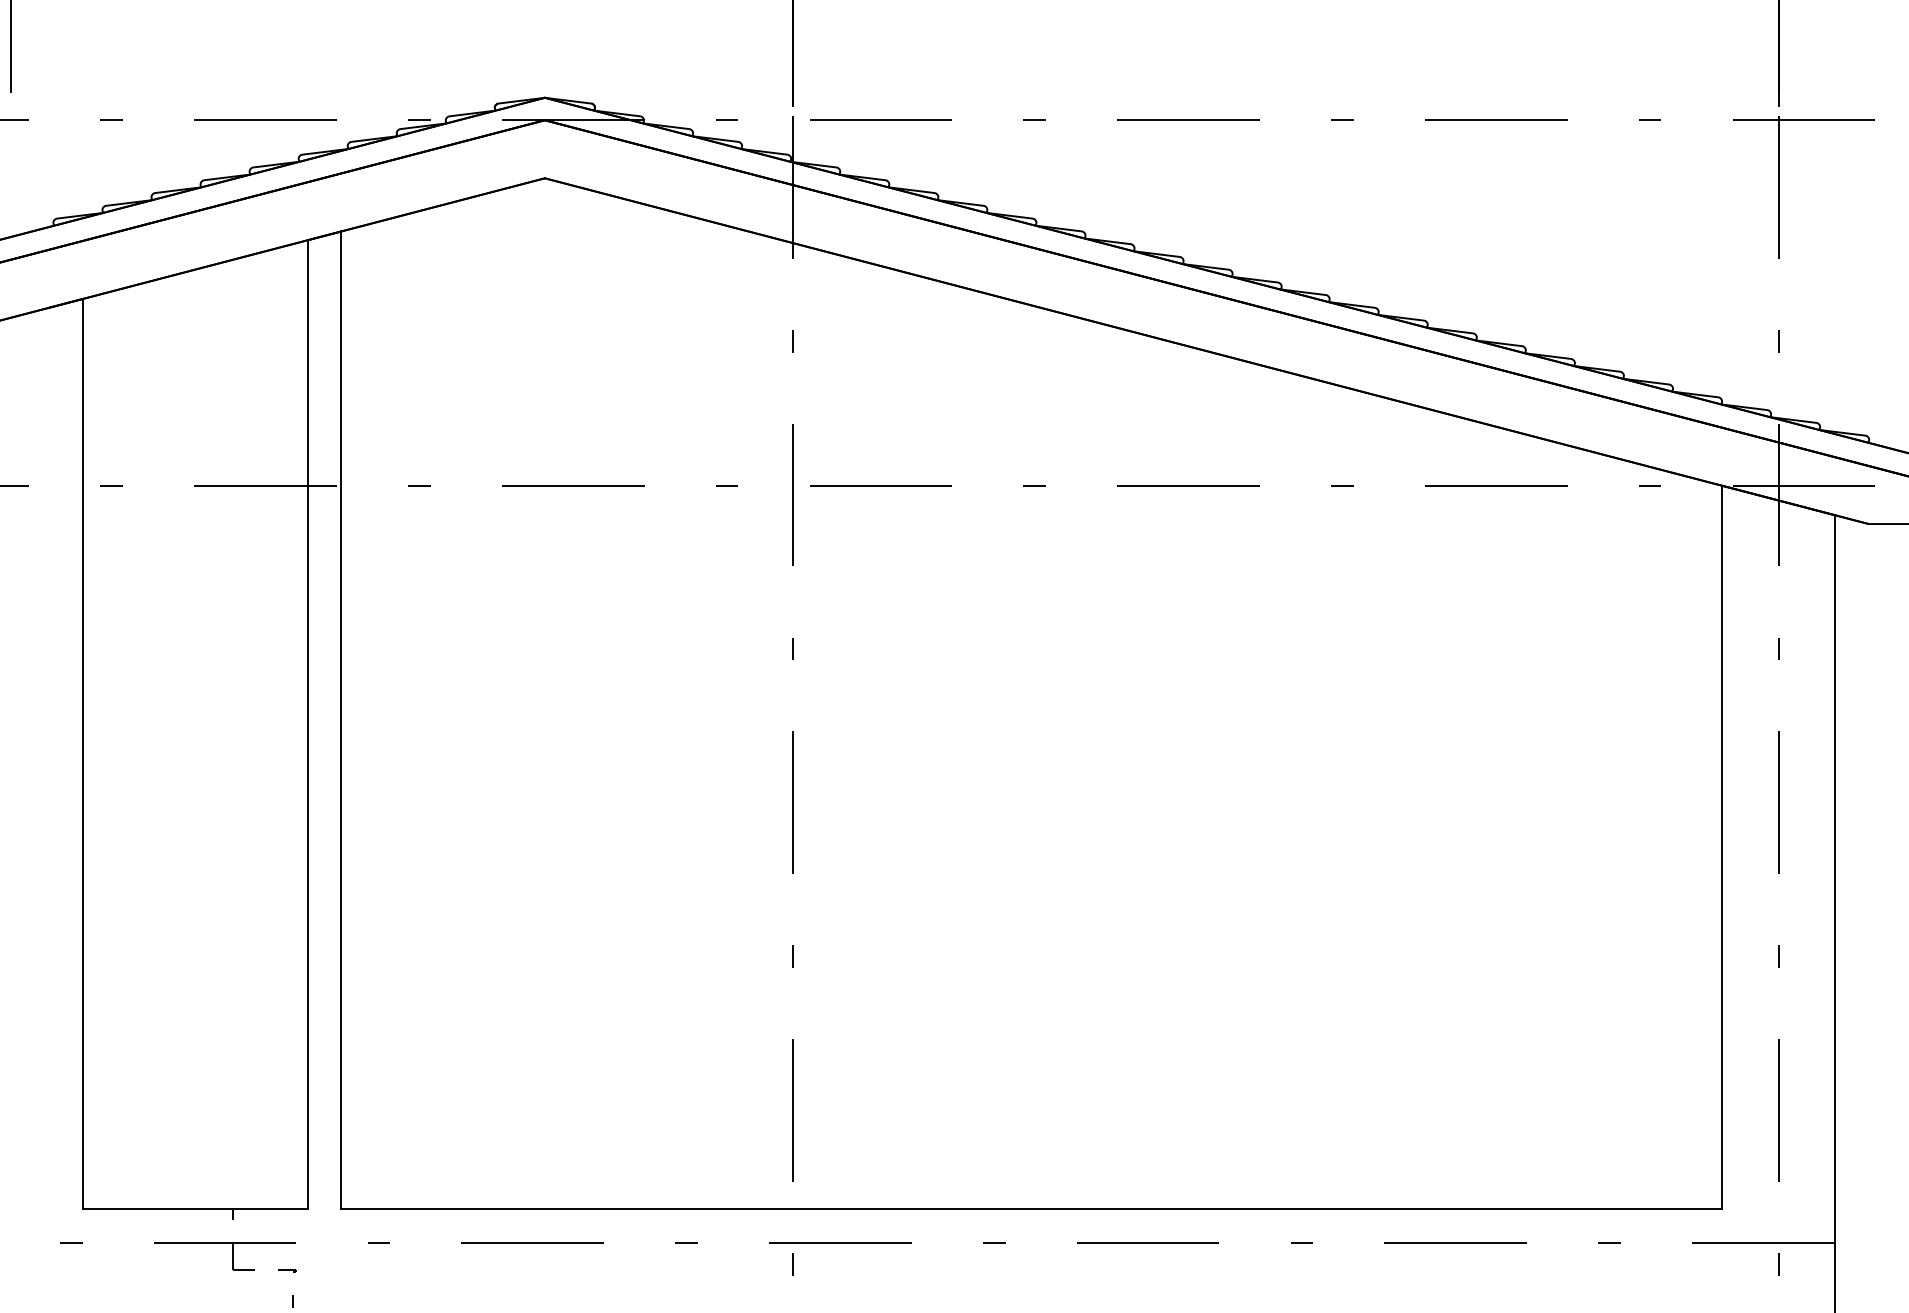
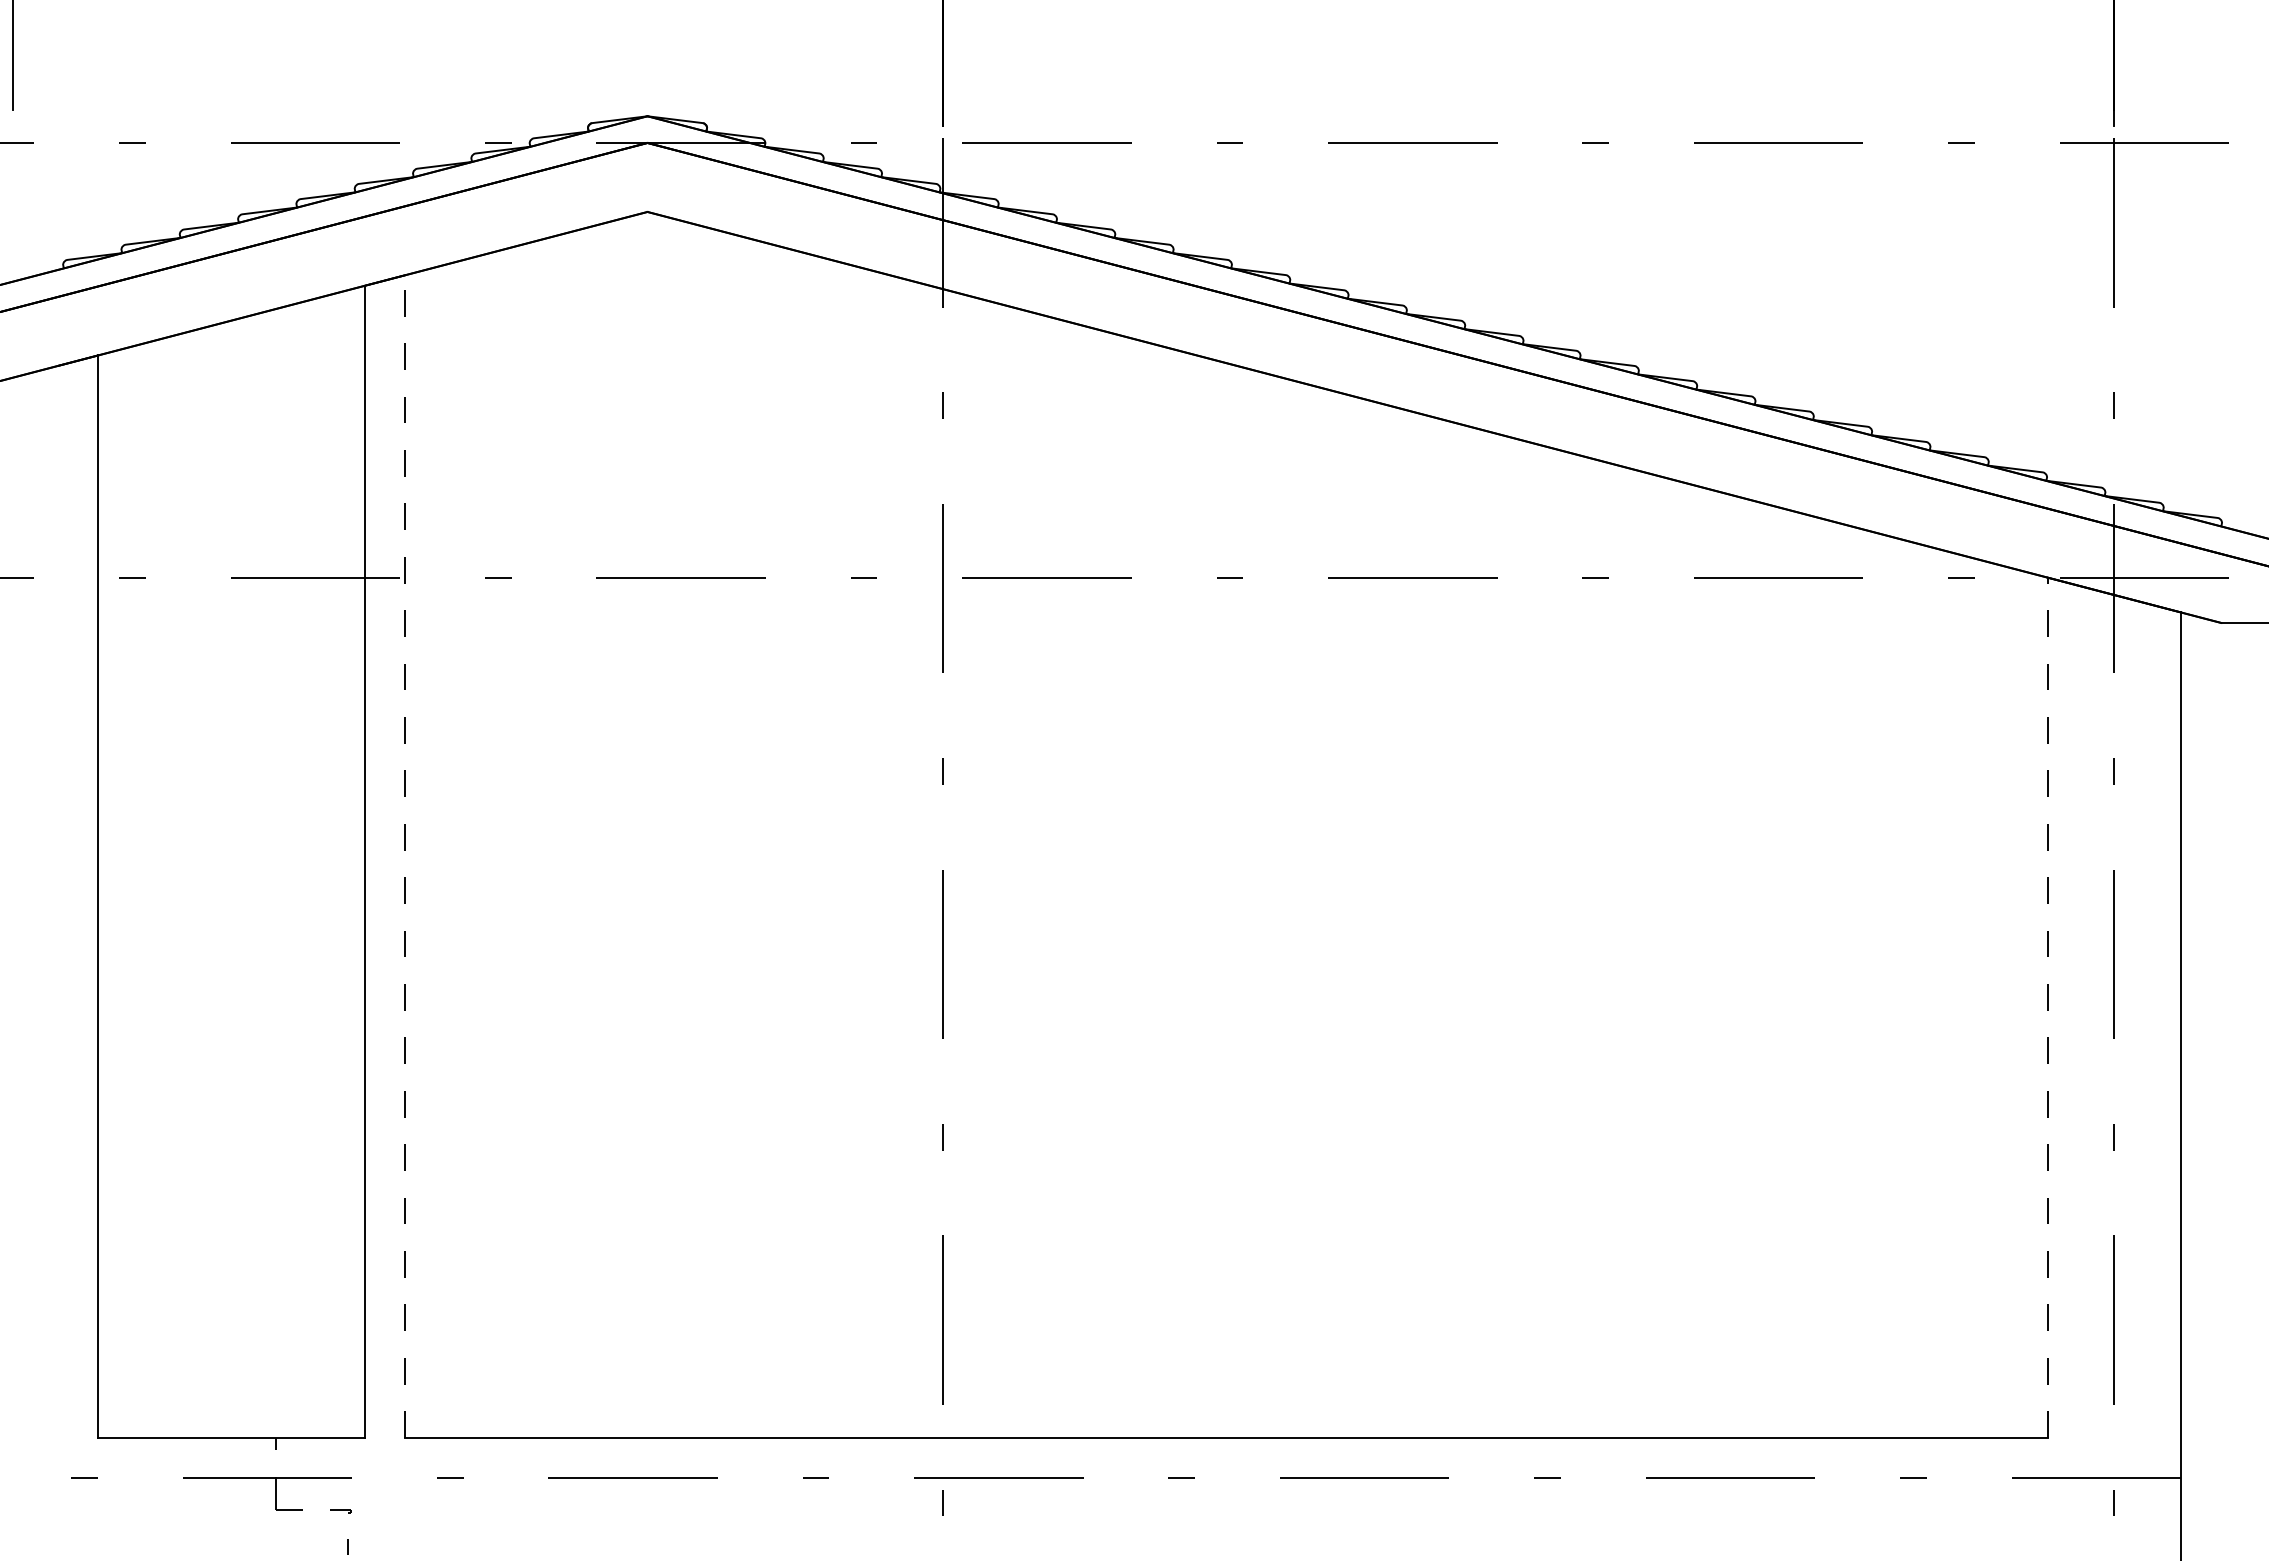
line: (341, 720) -> (405, 856), solid -> dashed
line: (1722, 847) -> (2047, 1007), solid -> dashed

